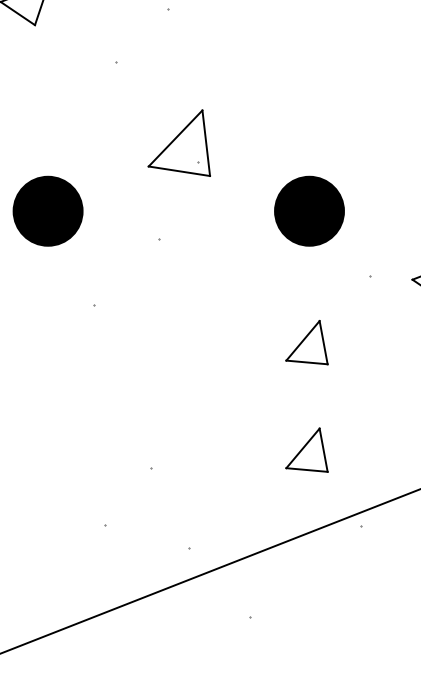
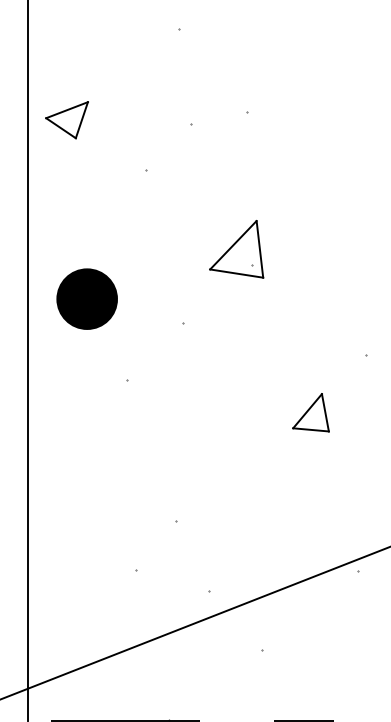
part: (179, 143) -> (236, 249), moved
part: (308, 210) -> (312, 298), removed
part: (306, 449) -> (310, 505), removed

